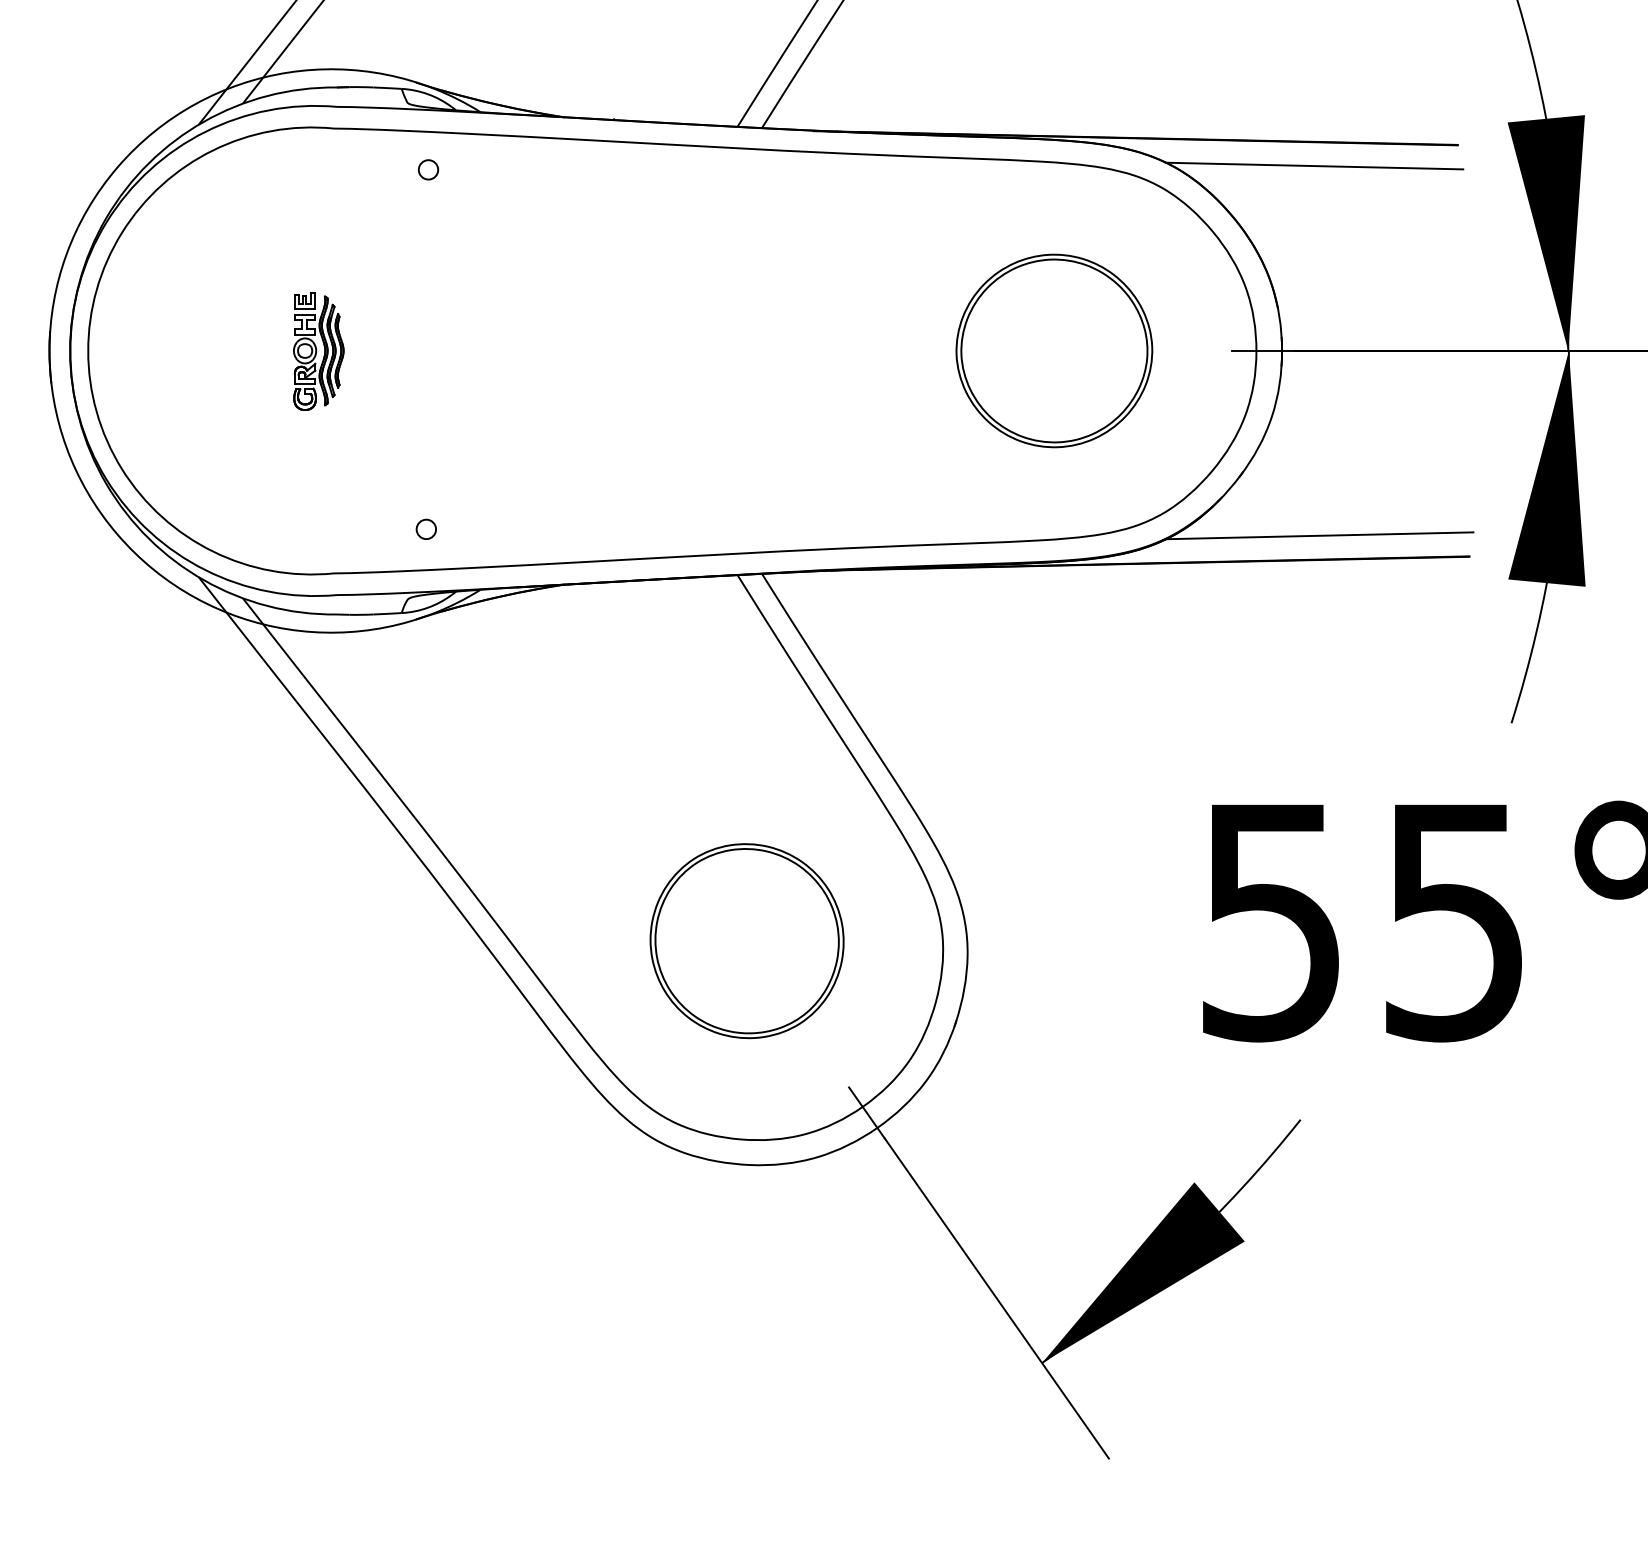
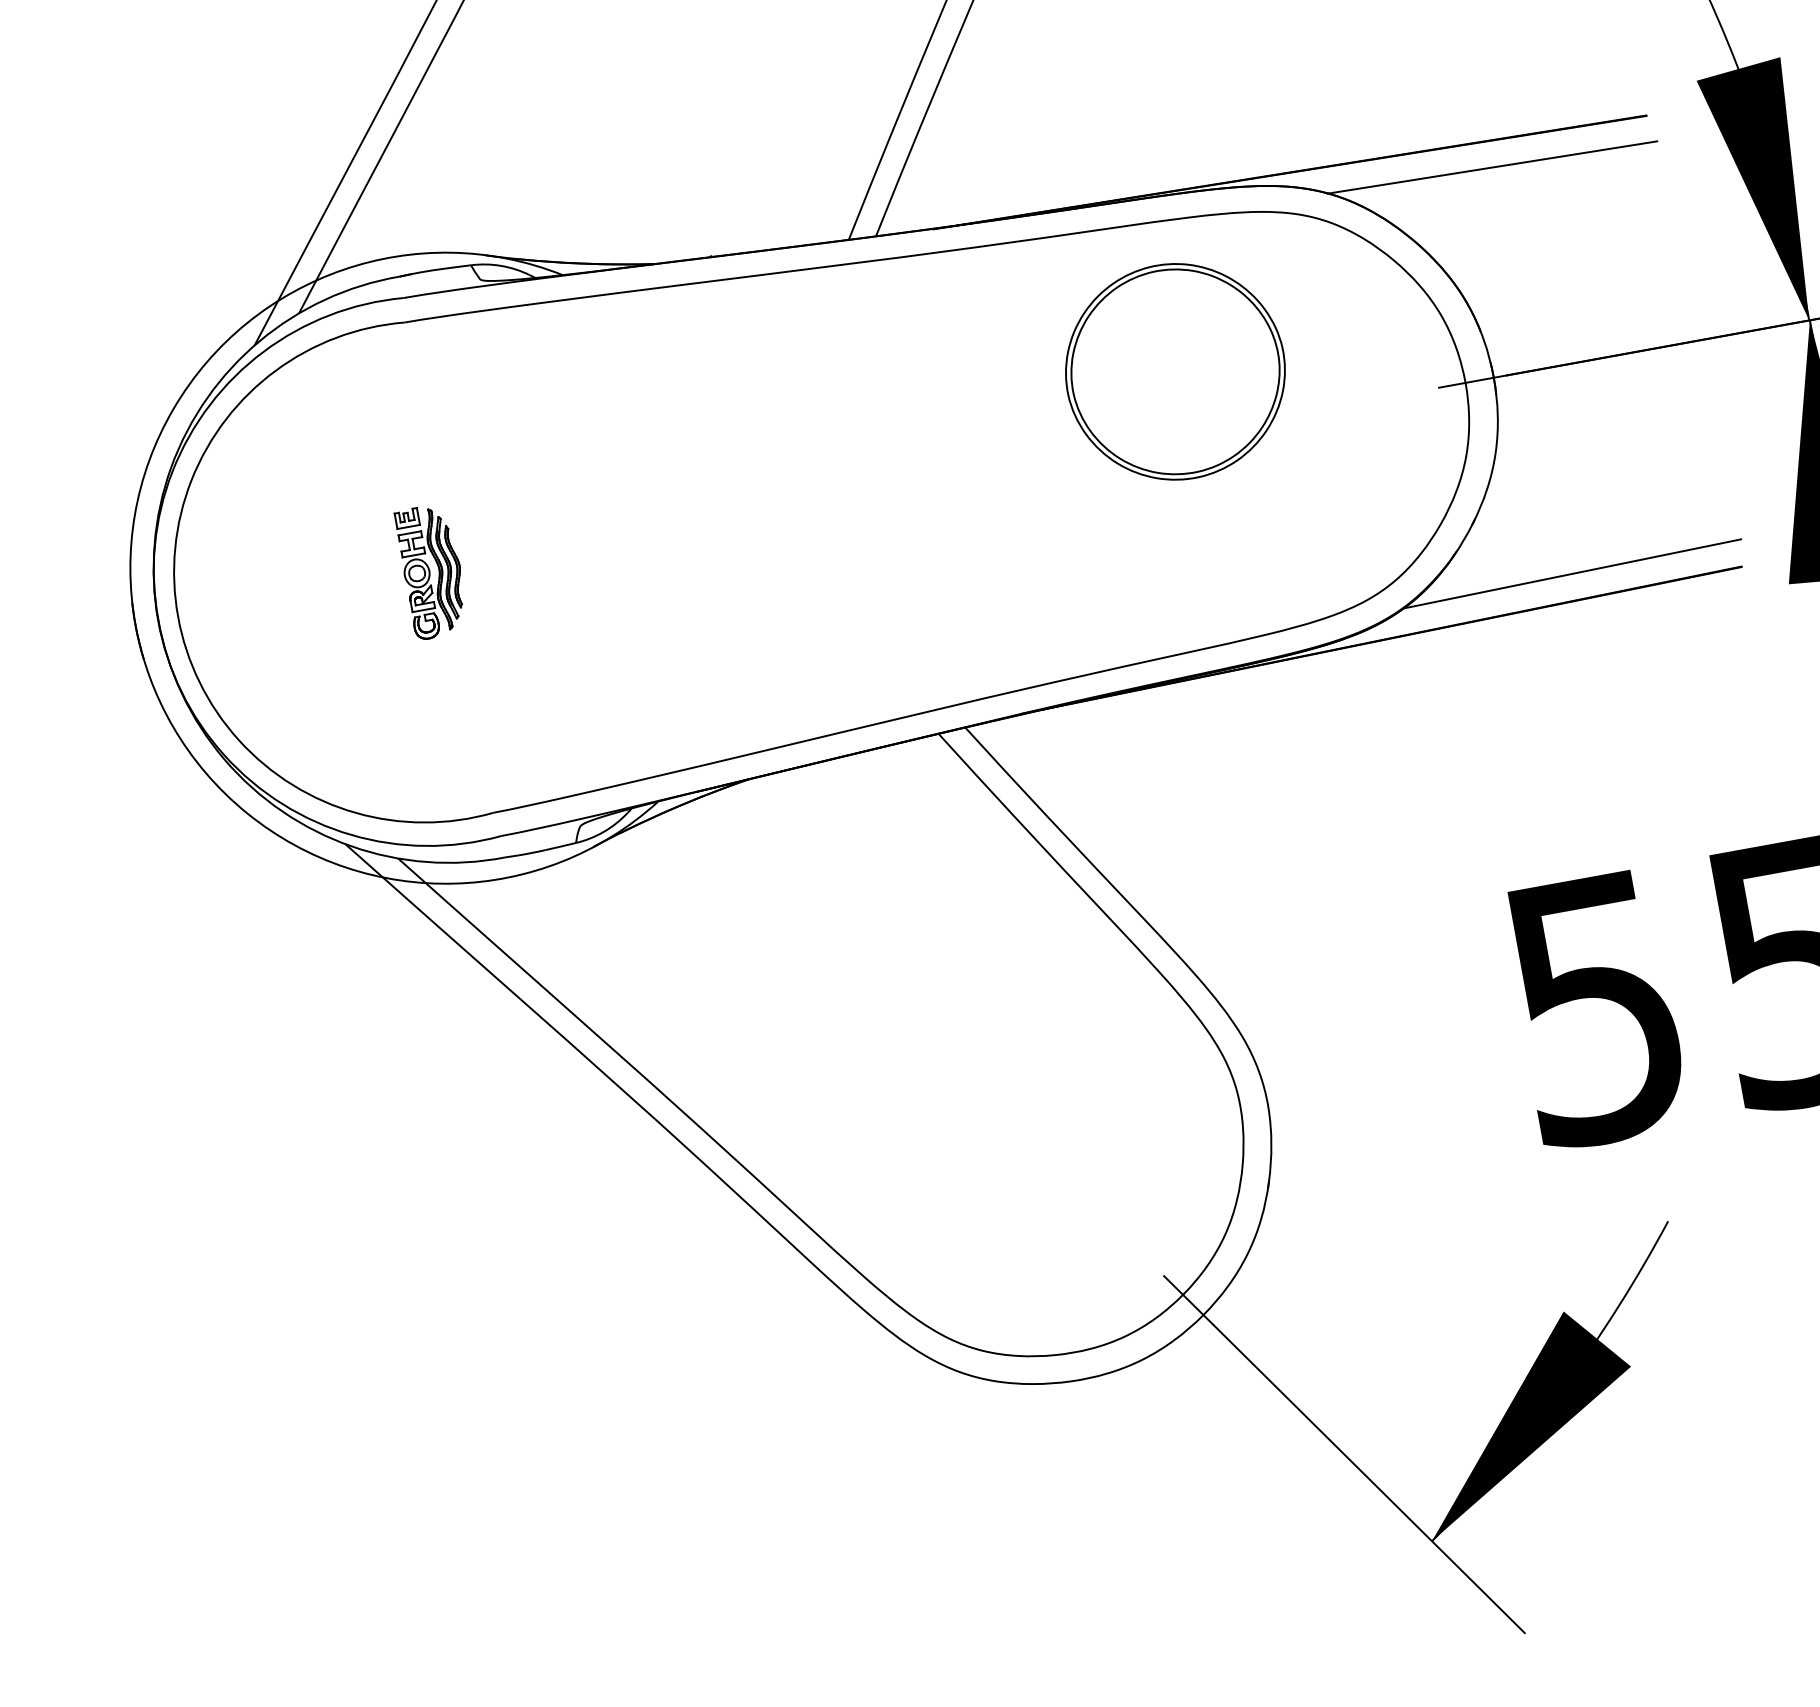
circle: (428, 169) -> (516, 348), removed
part: (1054, 350) -> (1175, 371), moved
circle: (425, 528) -> (585, 744), removed
part: (746, 941) -> (1021, 1135), removed

